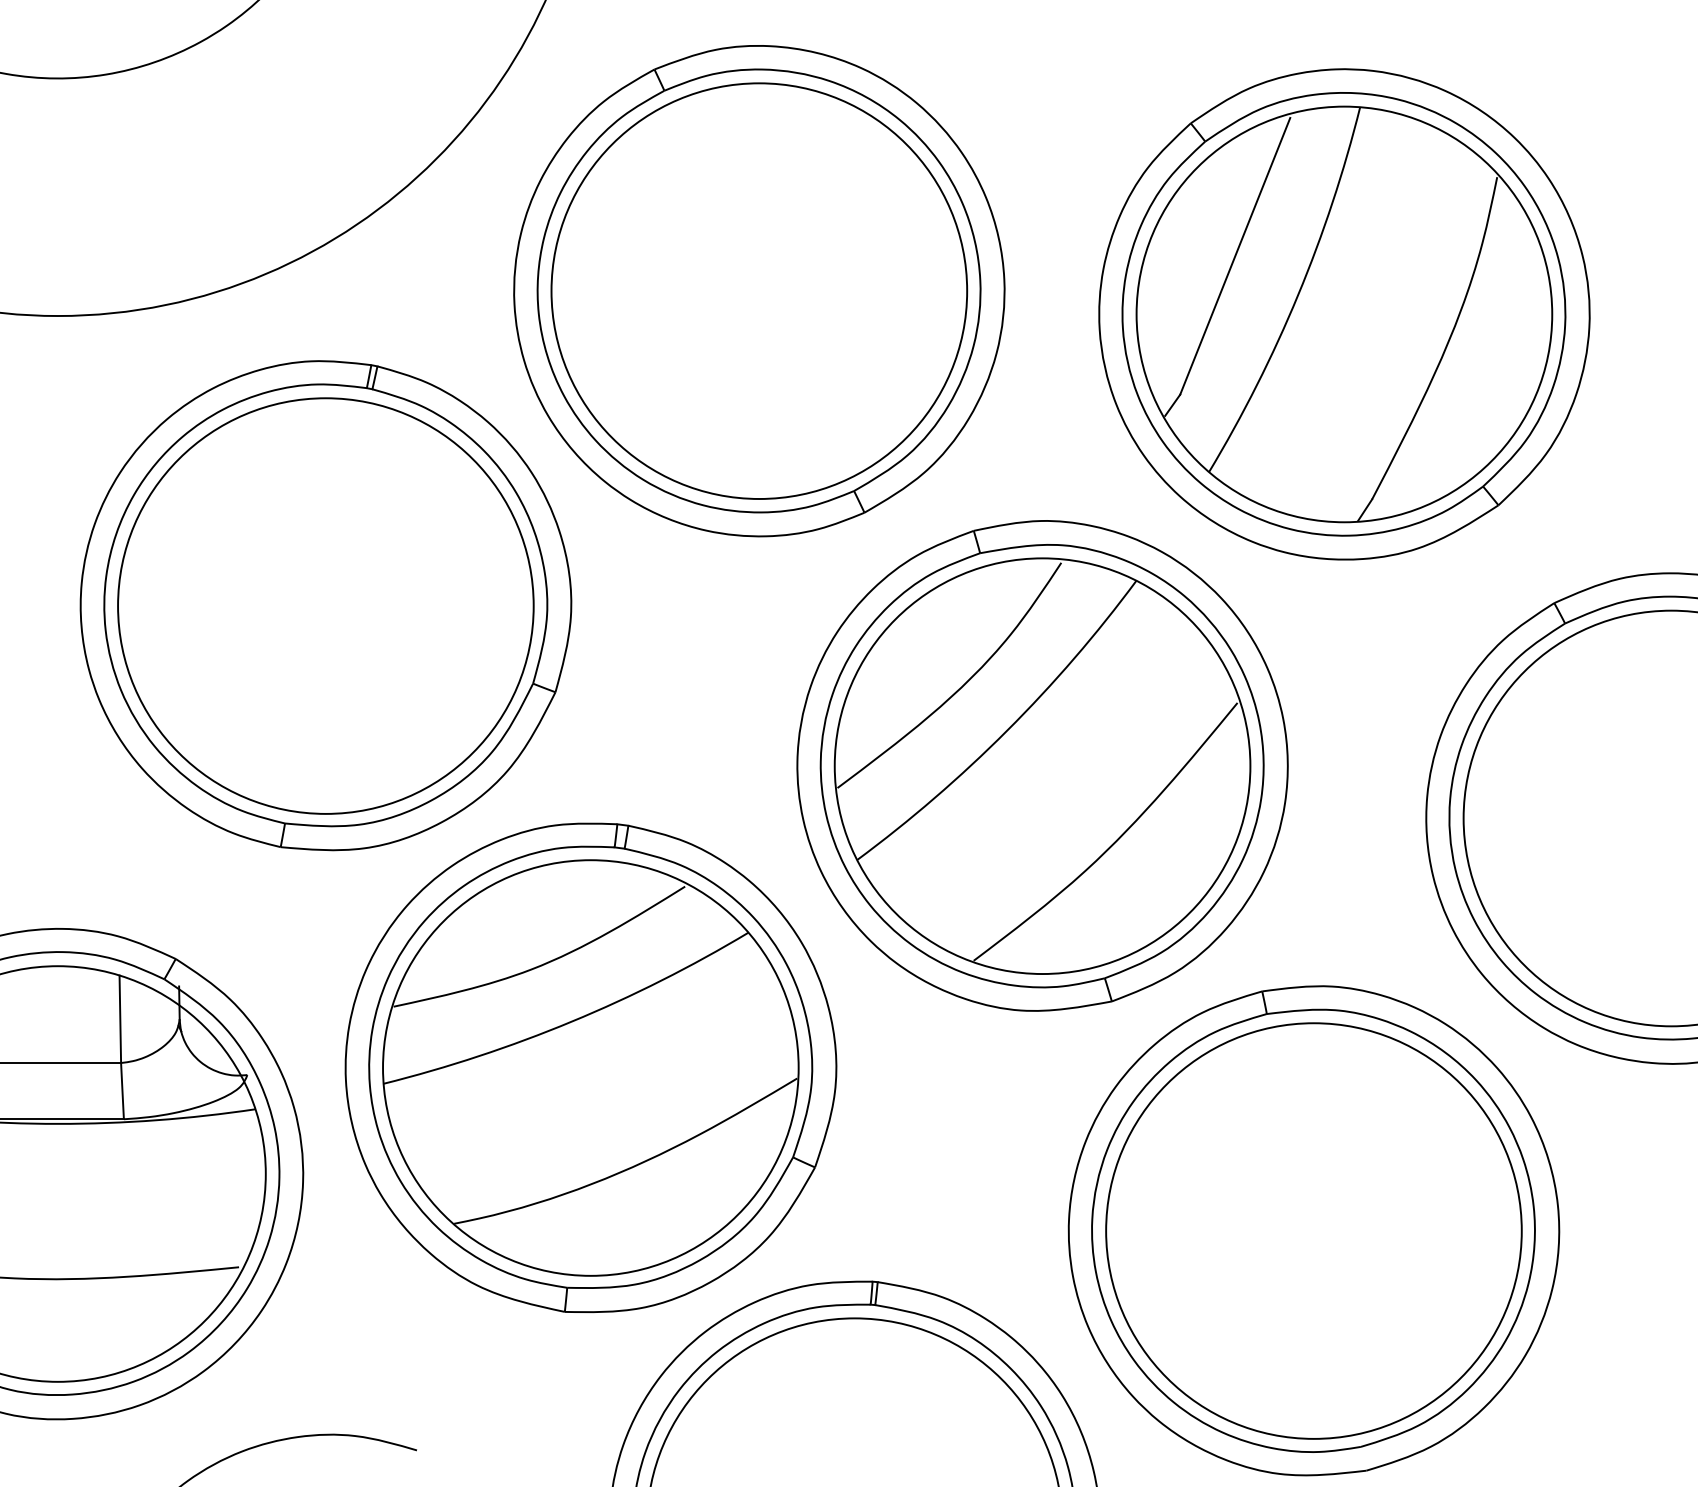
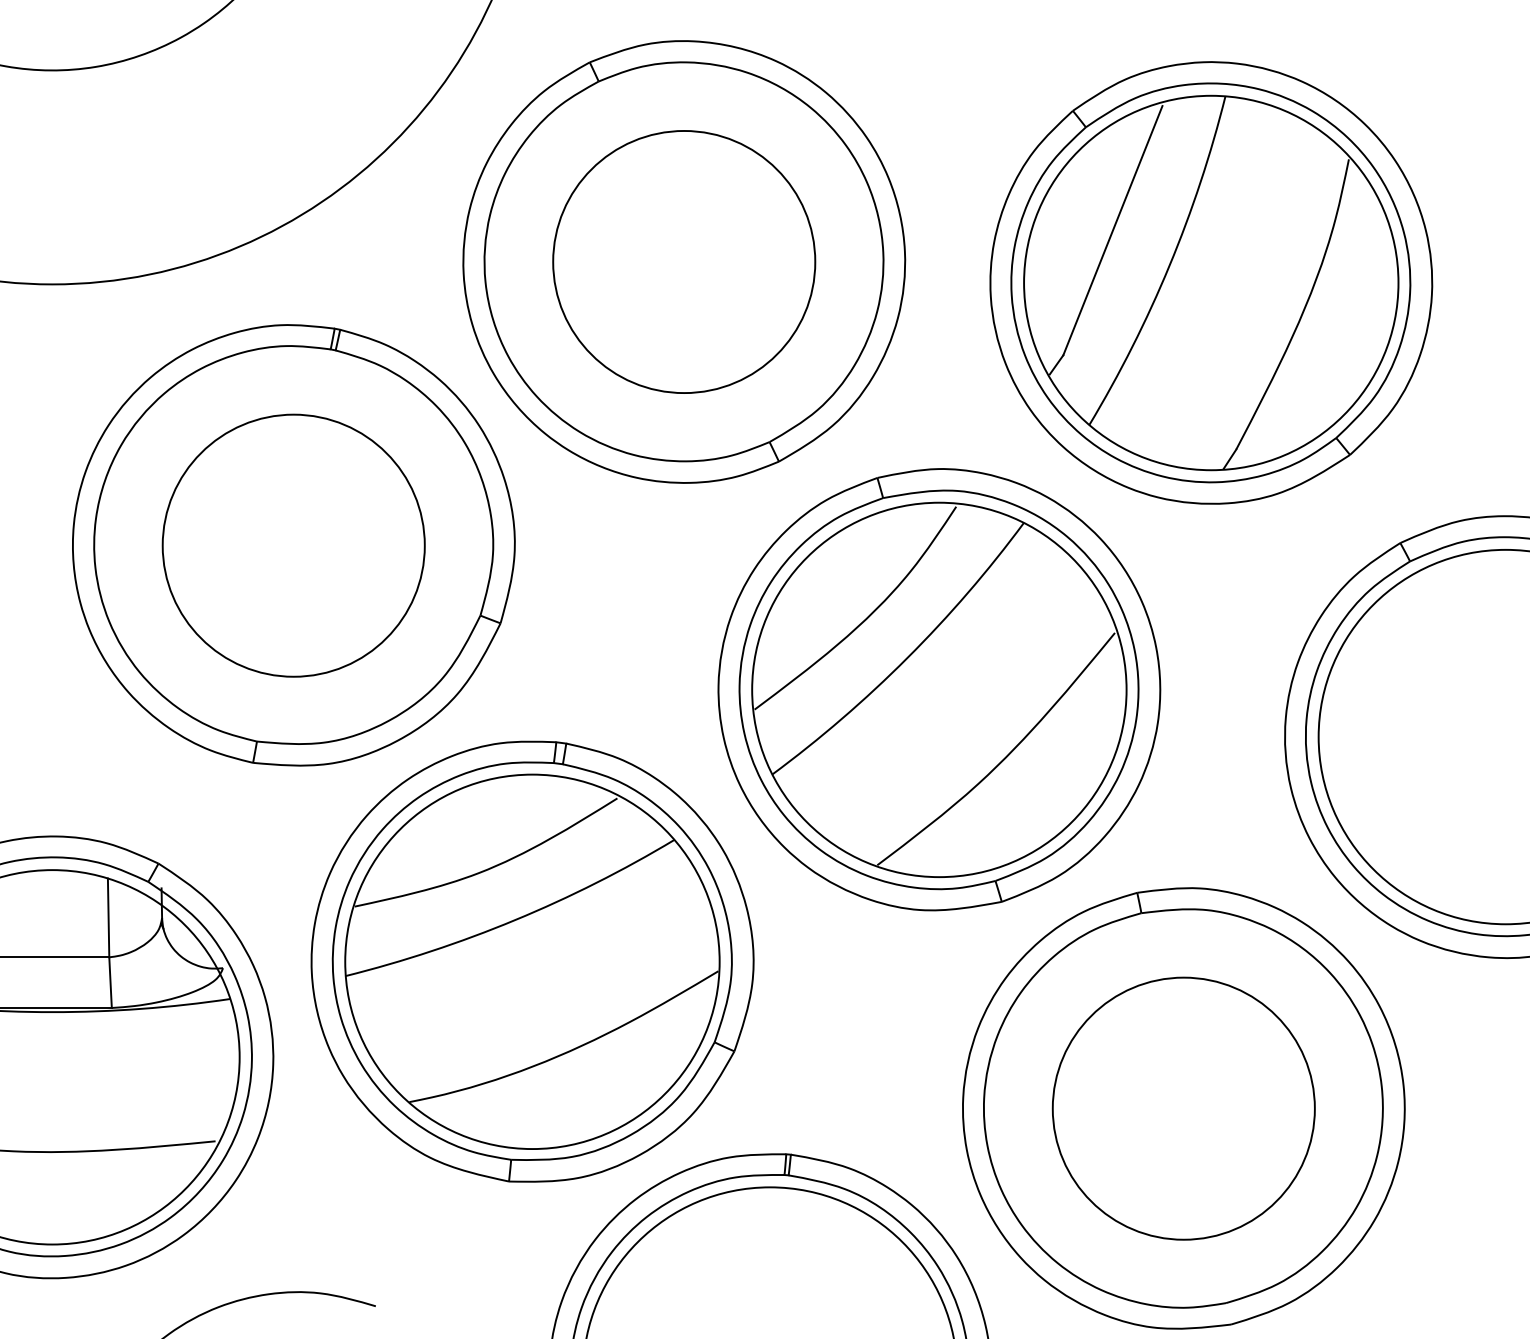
circle: (759, 290) -> (684, 261), size x0.7
circle: (325, 605) -> (293, 545), size x0.7
circle: (1313, 1230) -> (1183, 1108), size x0.7

